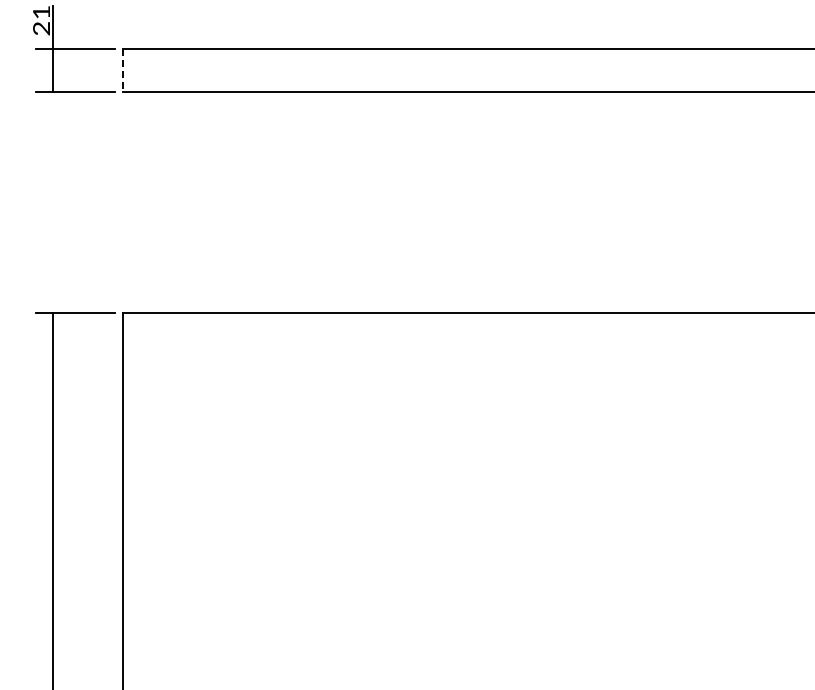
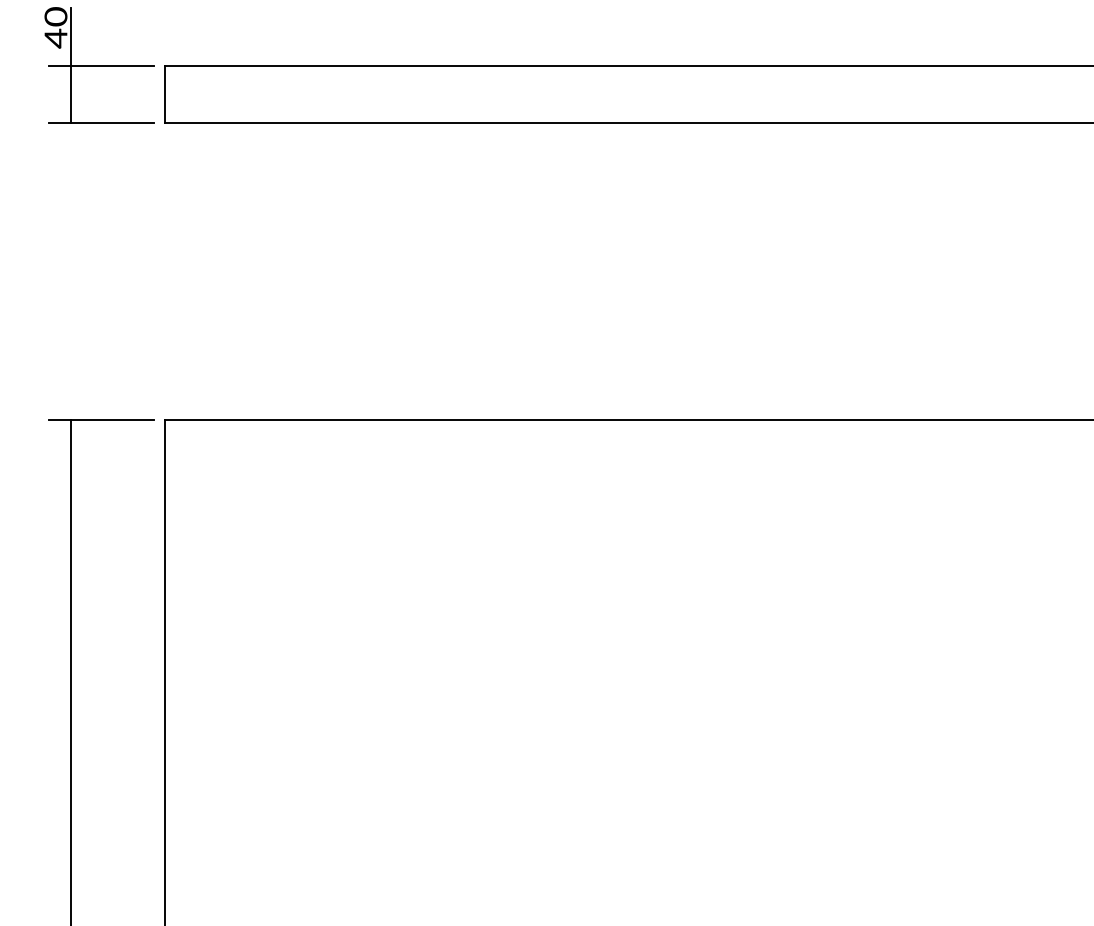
text: (41, 20) -> (55, 27), 21 -> 40
line: (122, 70) -> (164, 94), dashed -> solid

